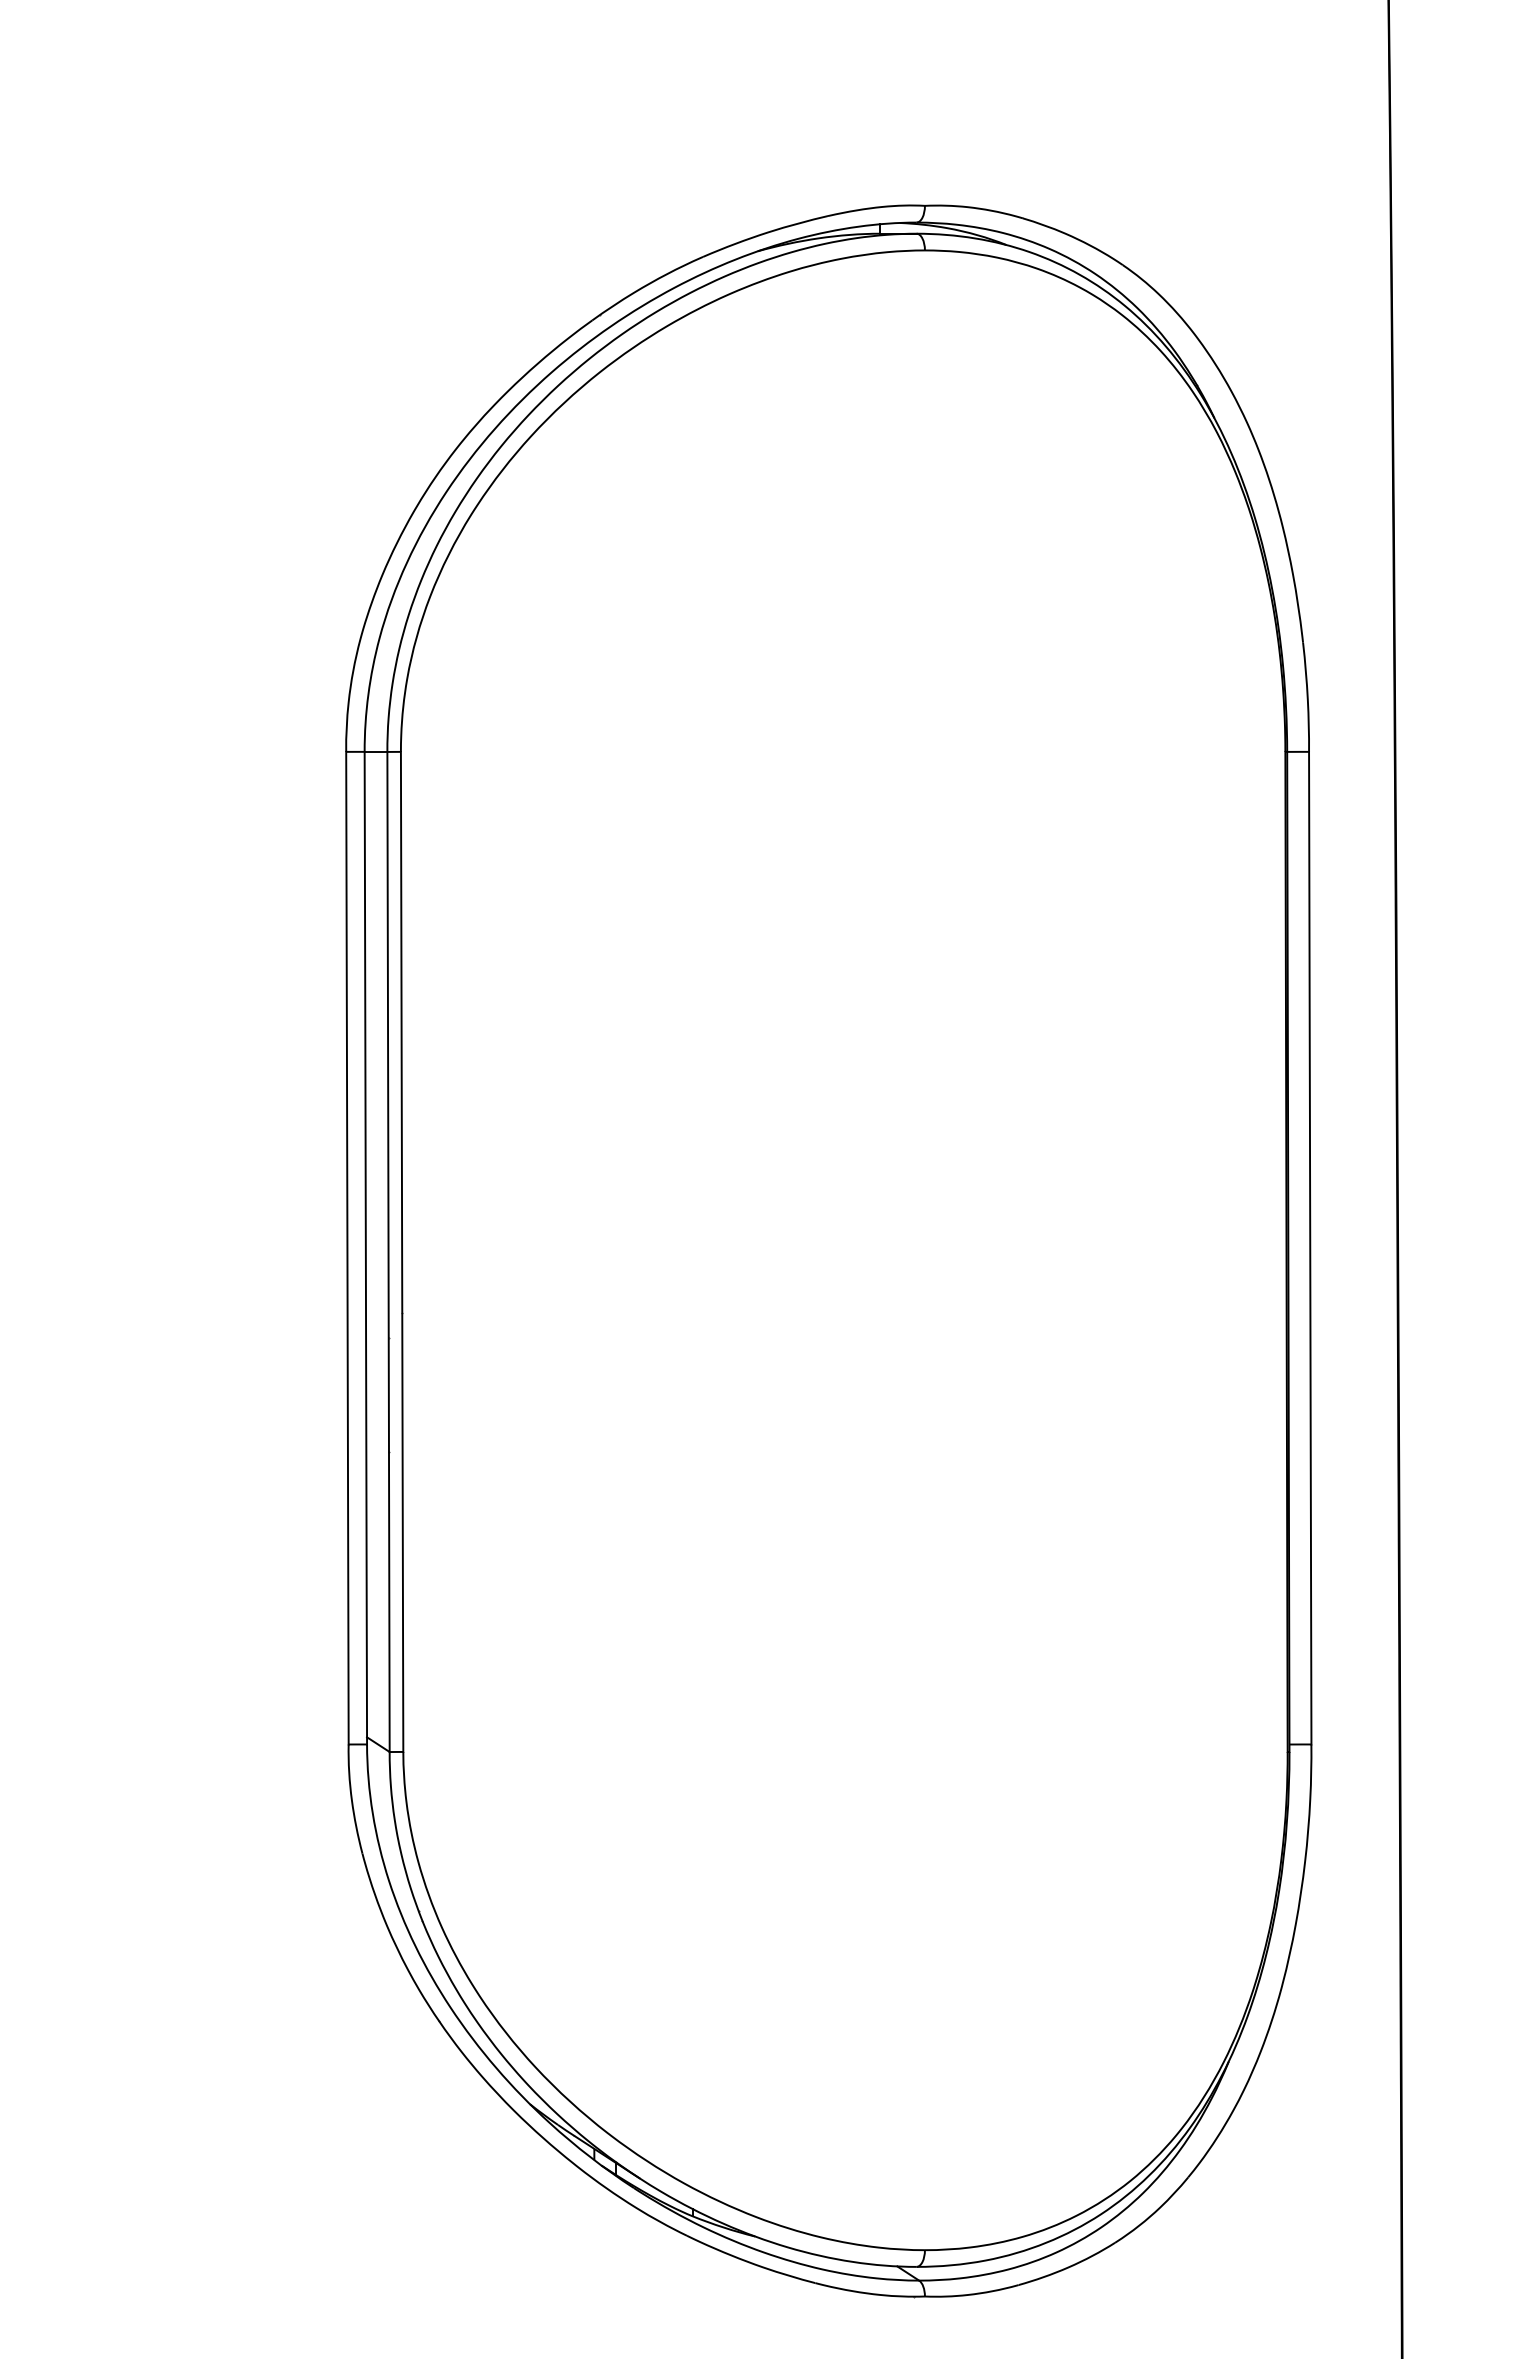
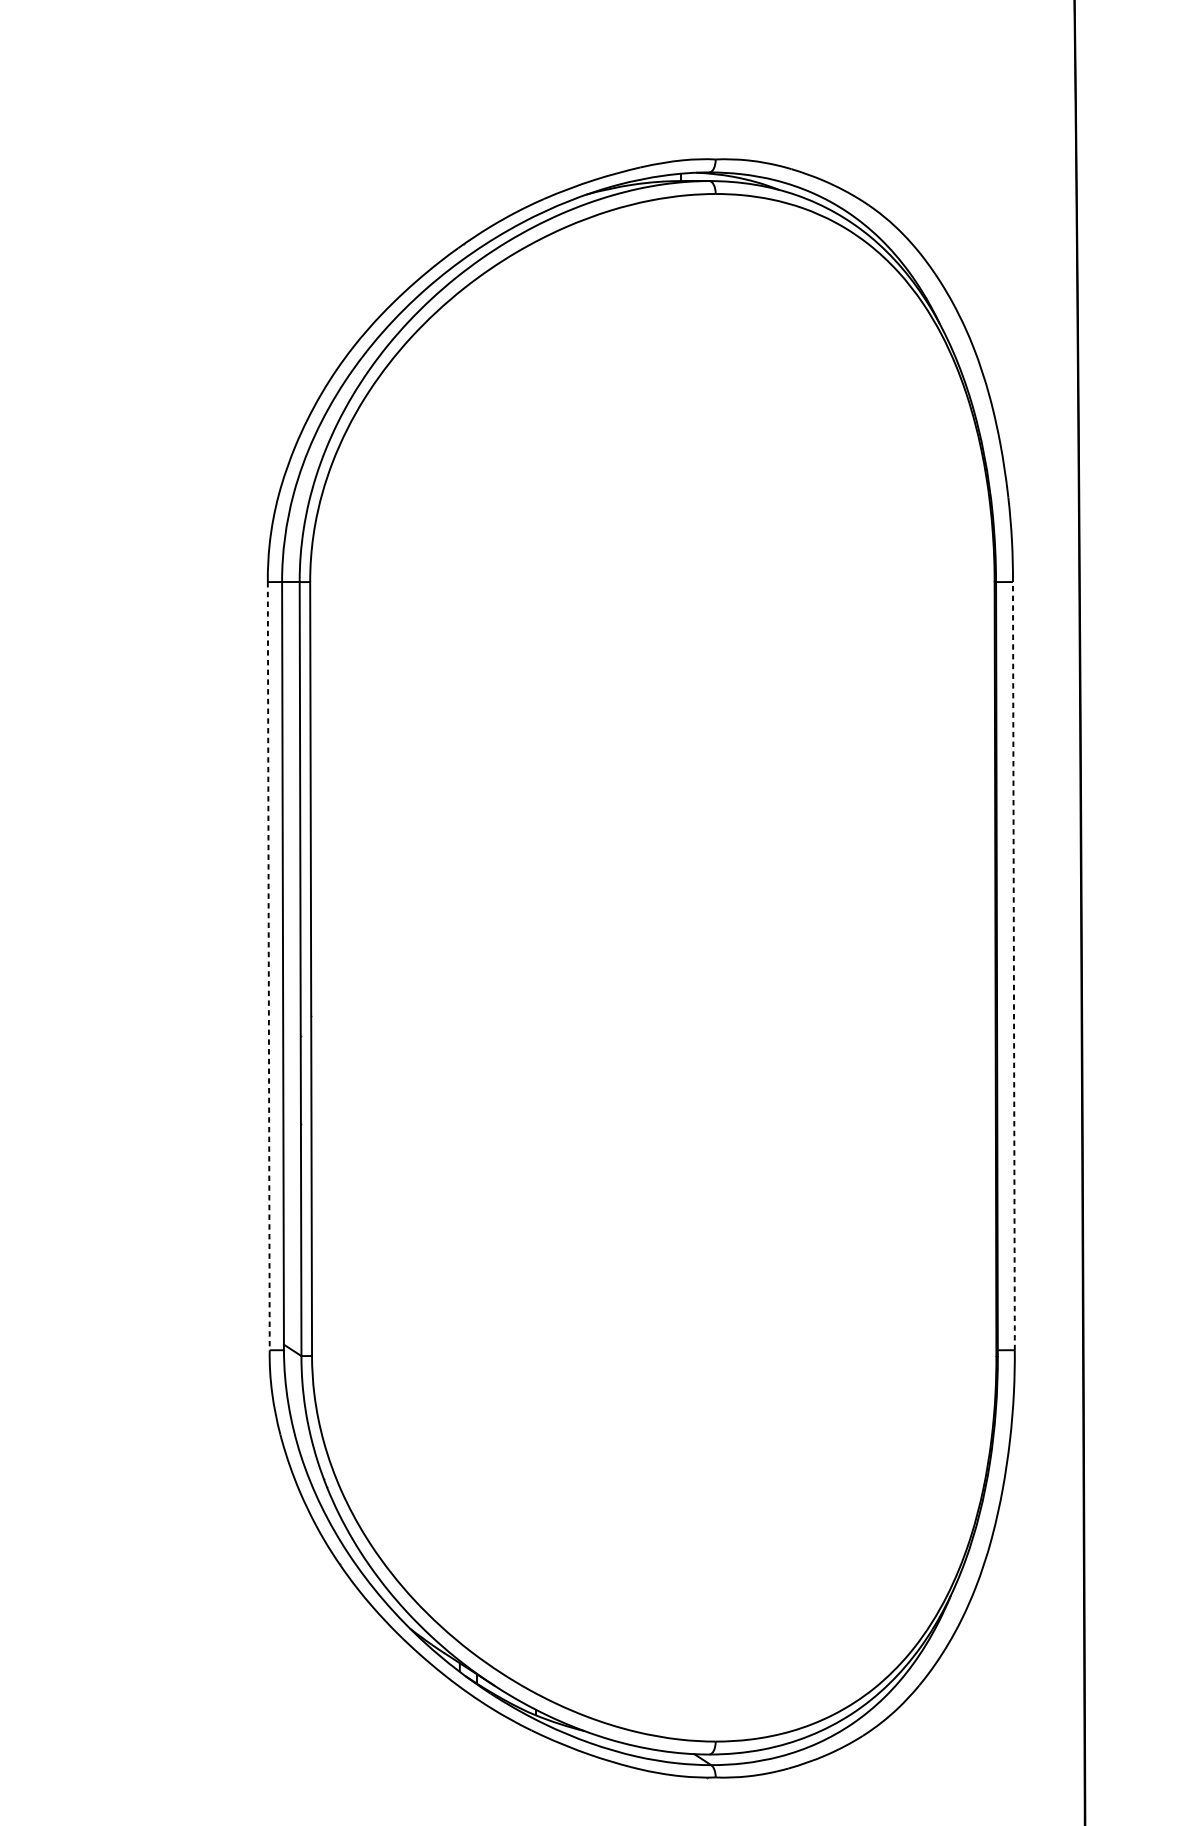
line: (1310, 1247) -> (1014, 965), solid -> dashed
line: (347, 1248) -> (268, 966), solid -> dashed

